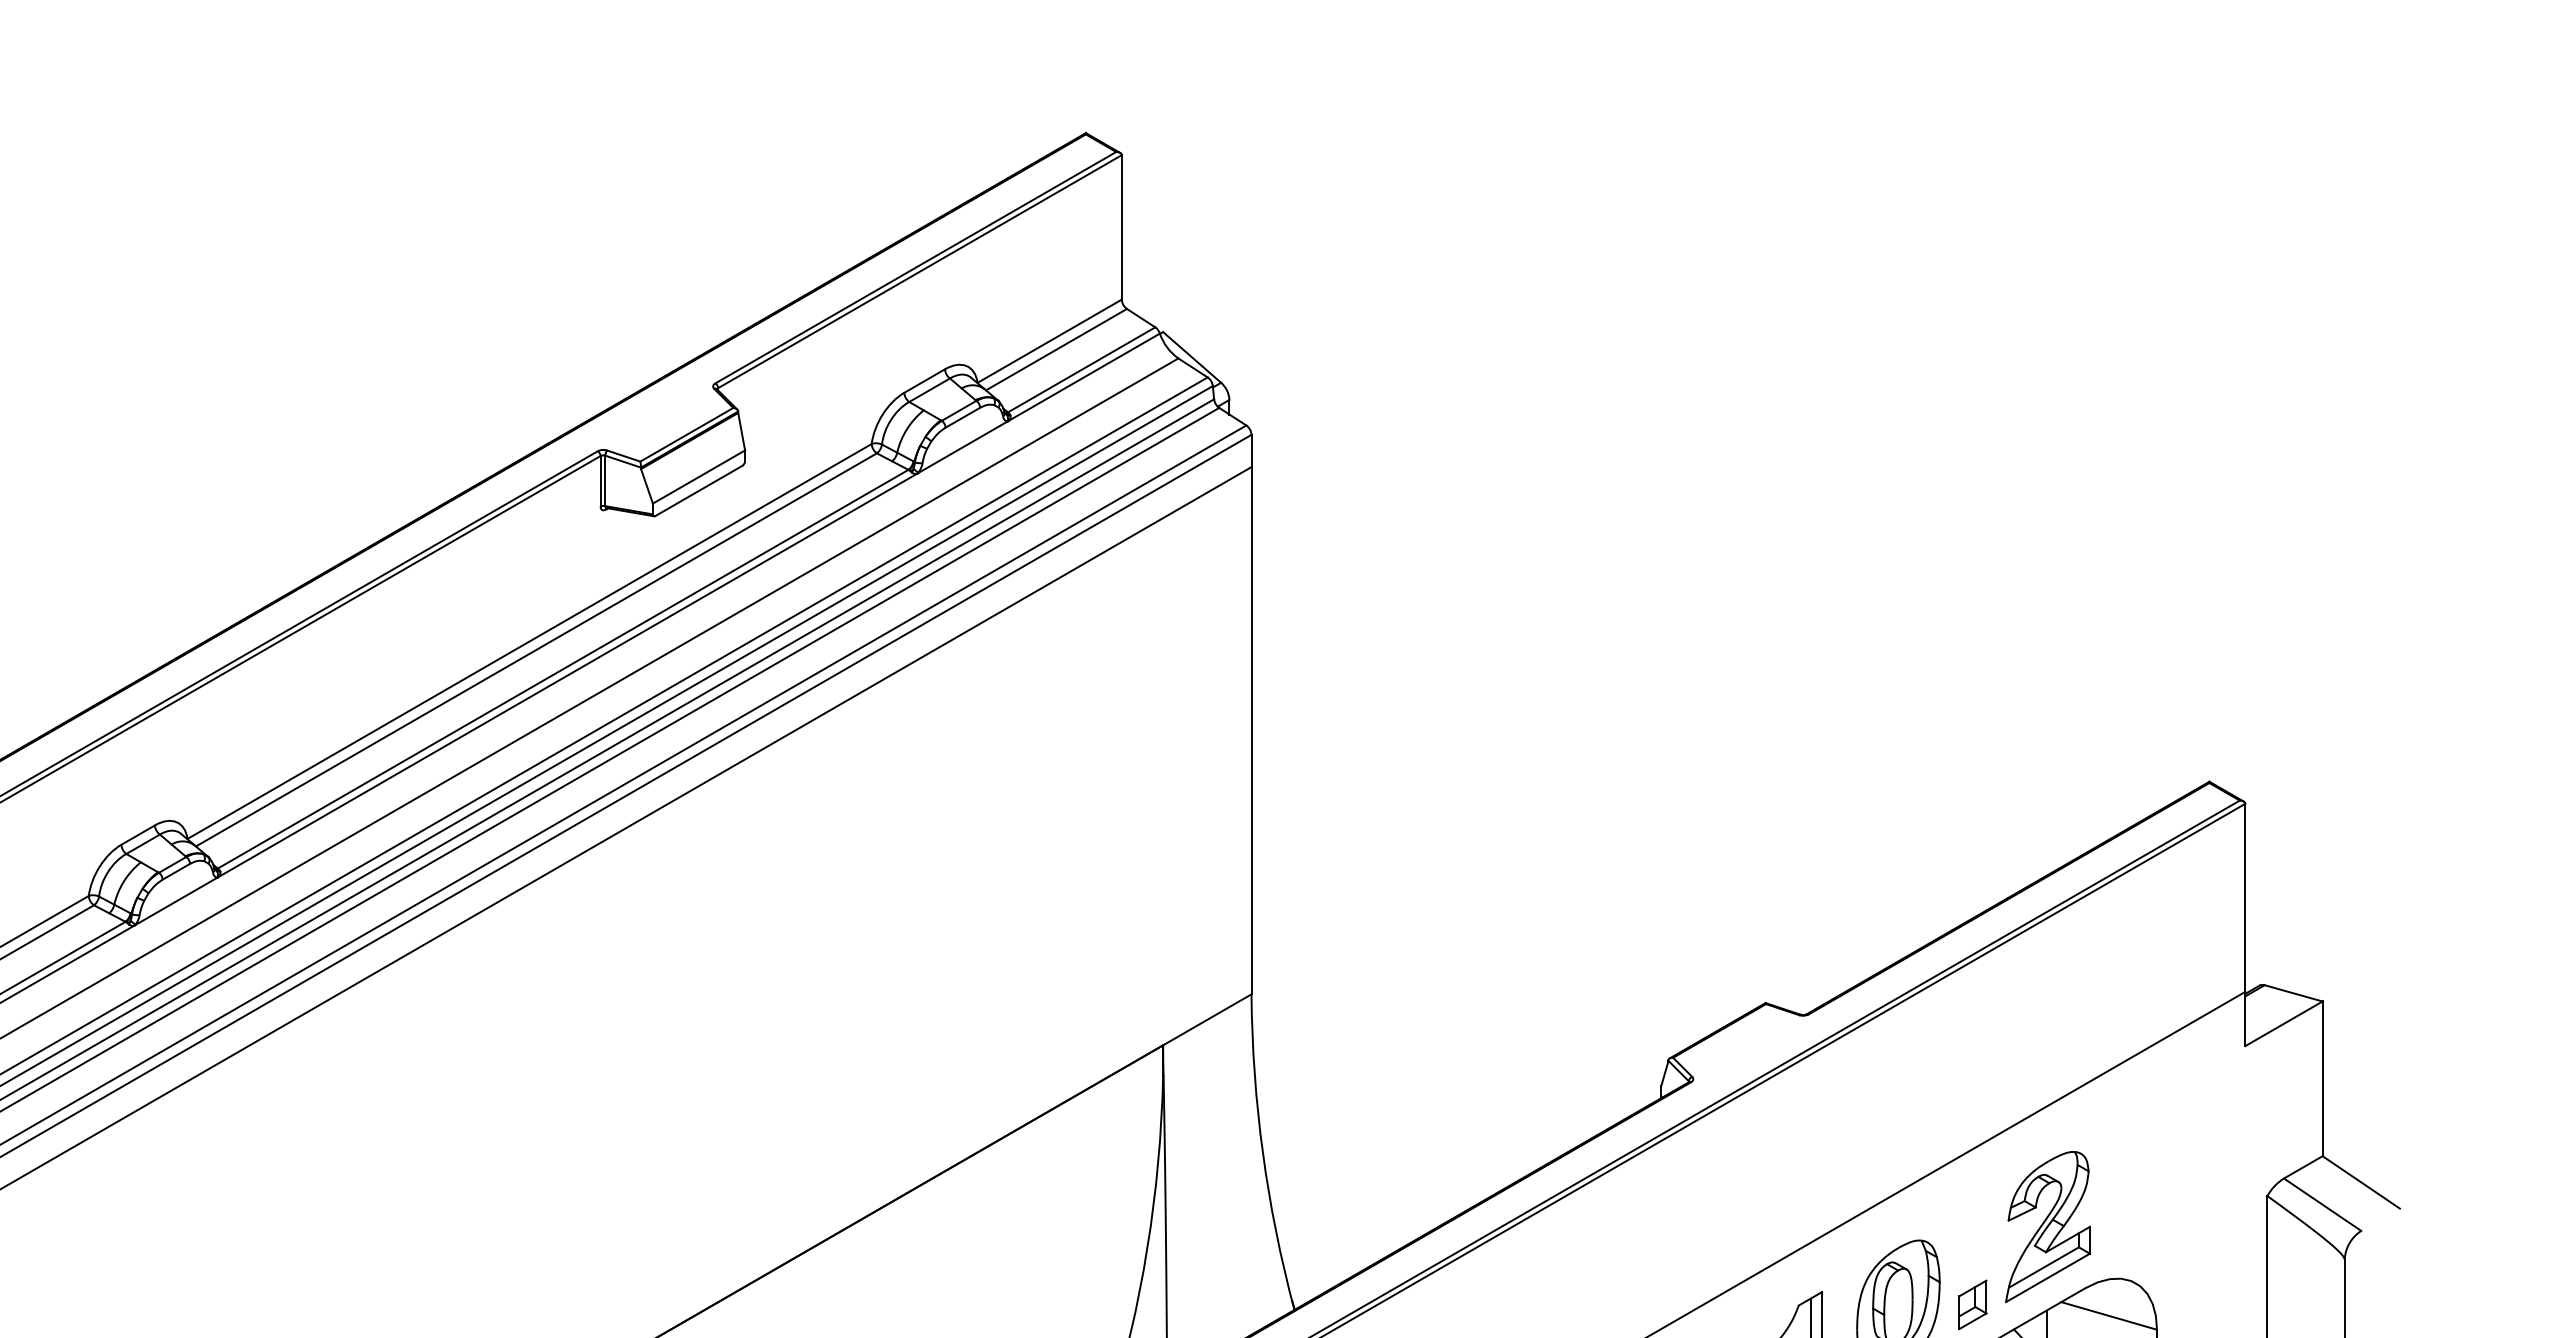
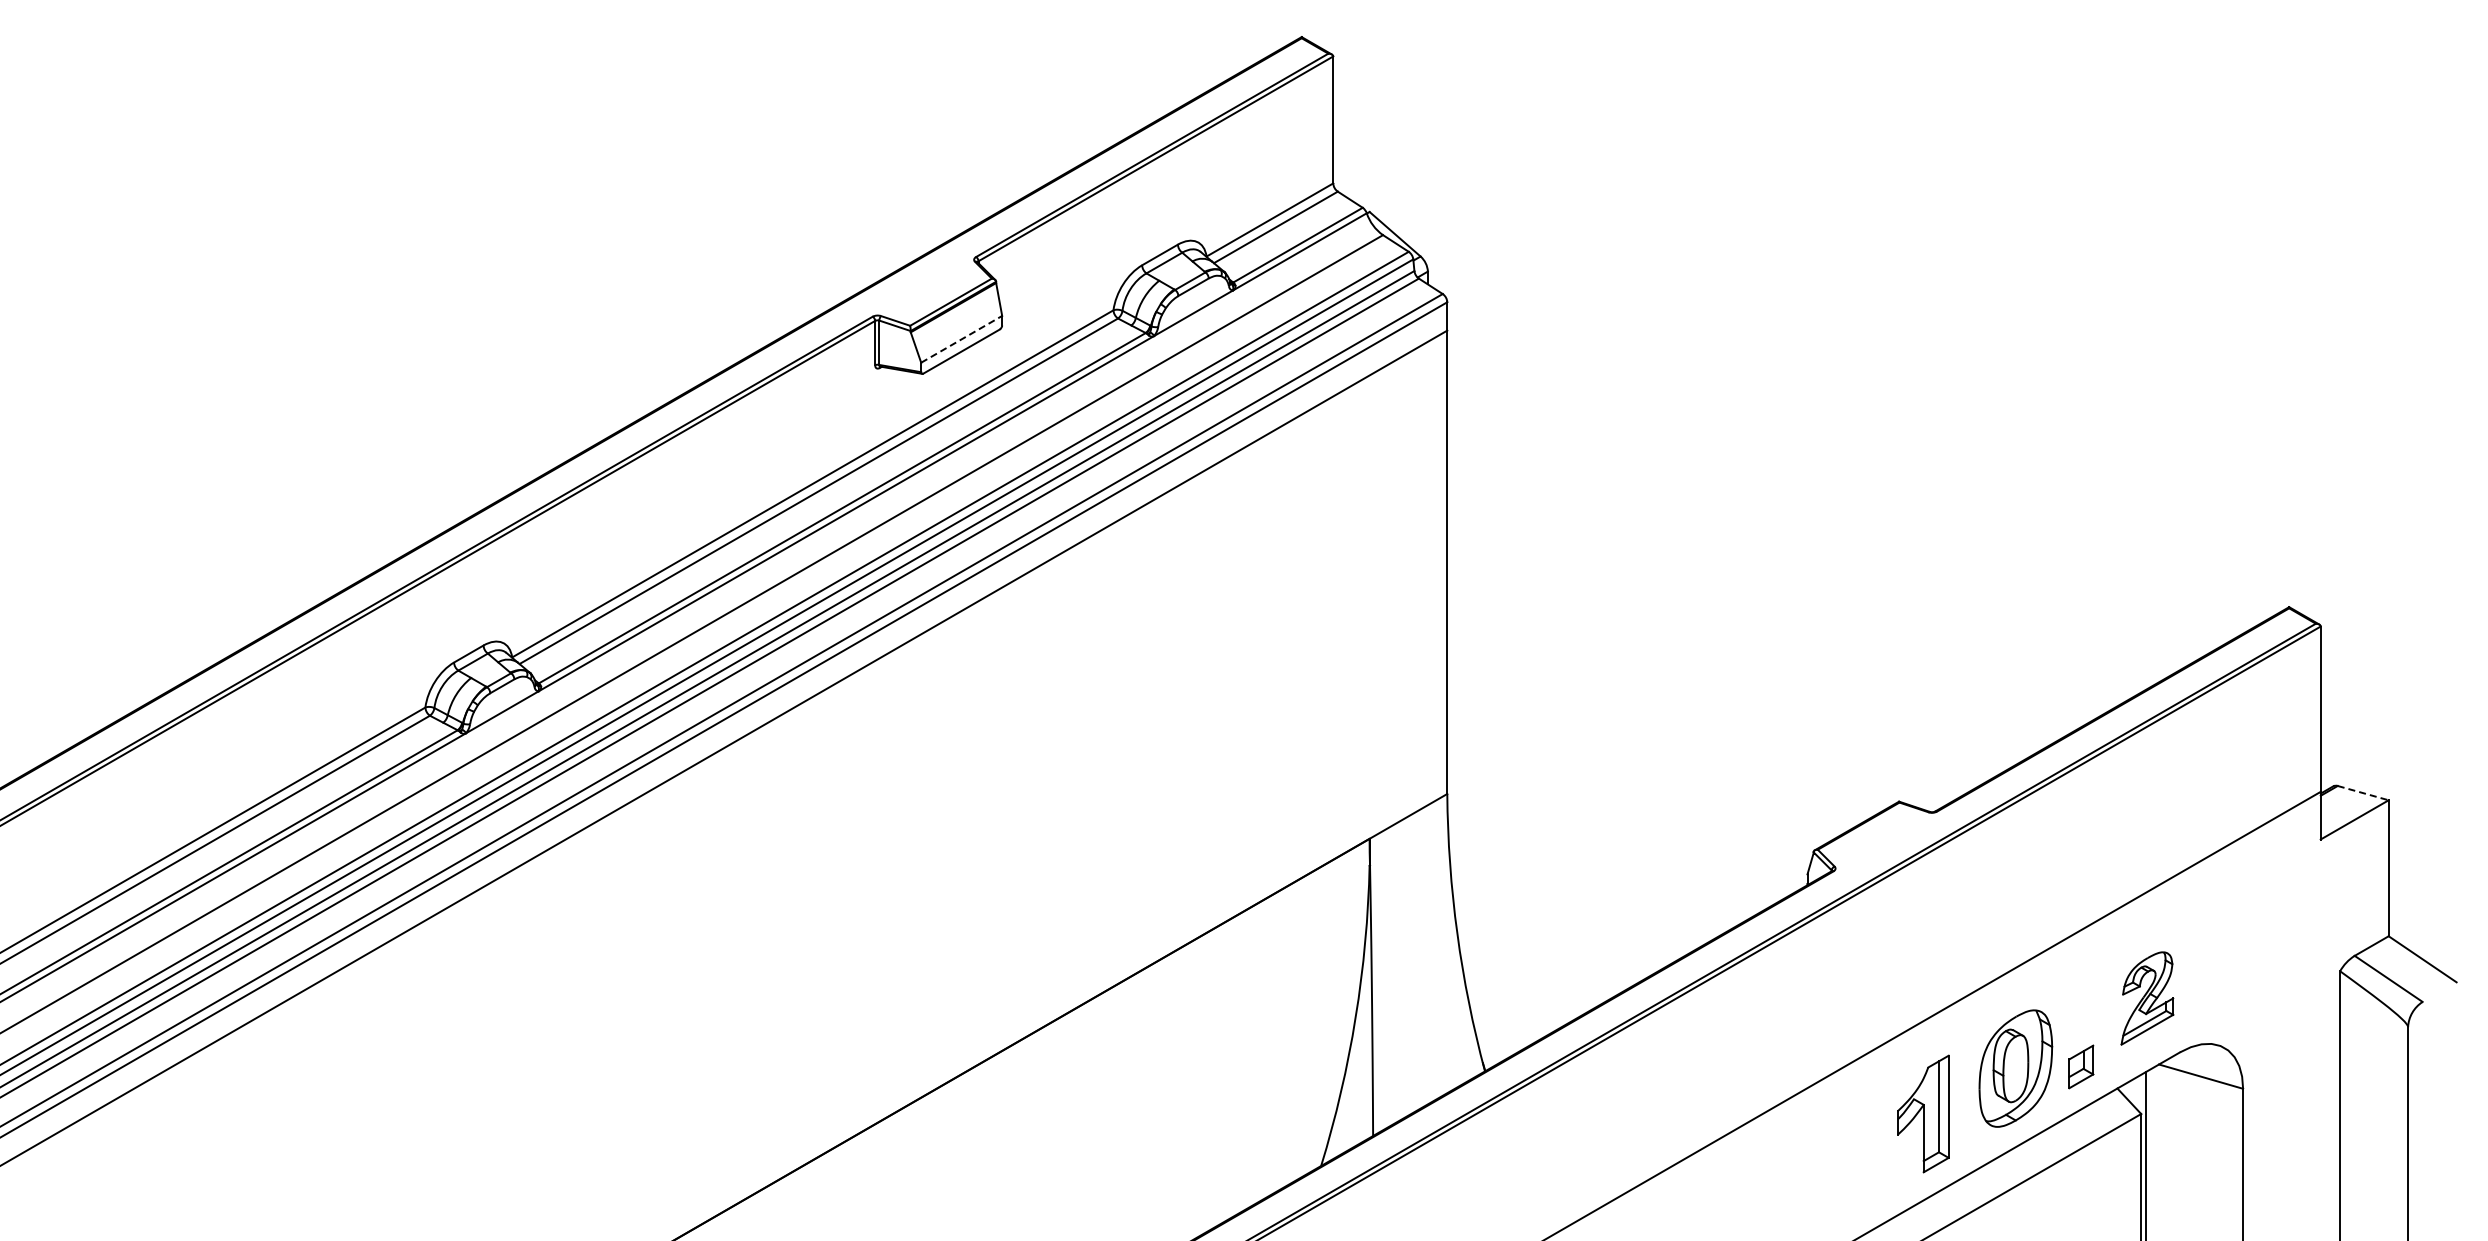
line: (698, 477) -> (961, 339), solid -> dashed
line: (2293, 993) -> (2363, 793), solid -> dashed
part: (2048, 1227) -> (2147, 998), size x0.7

